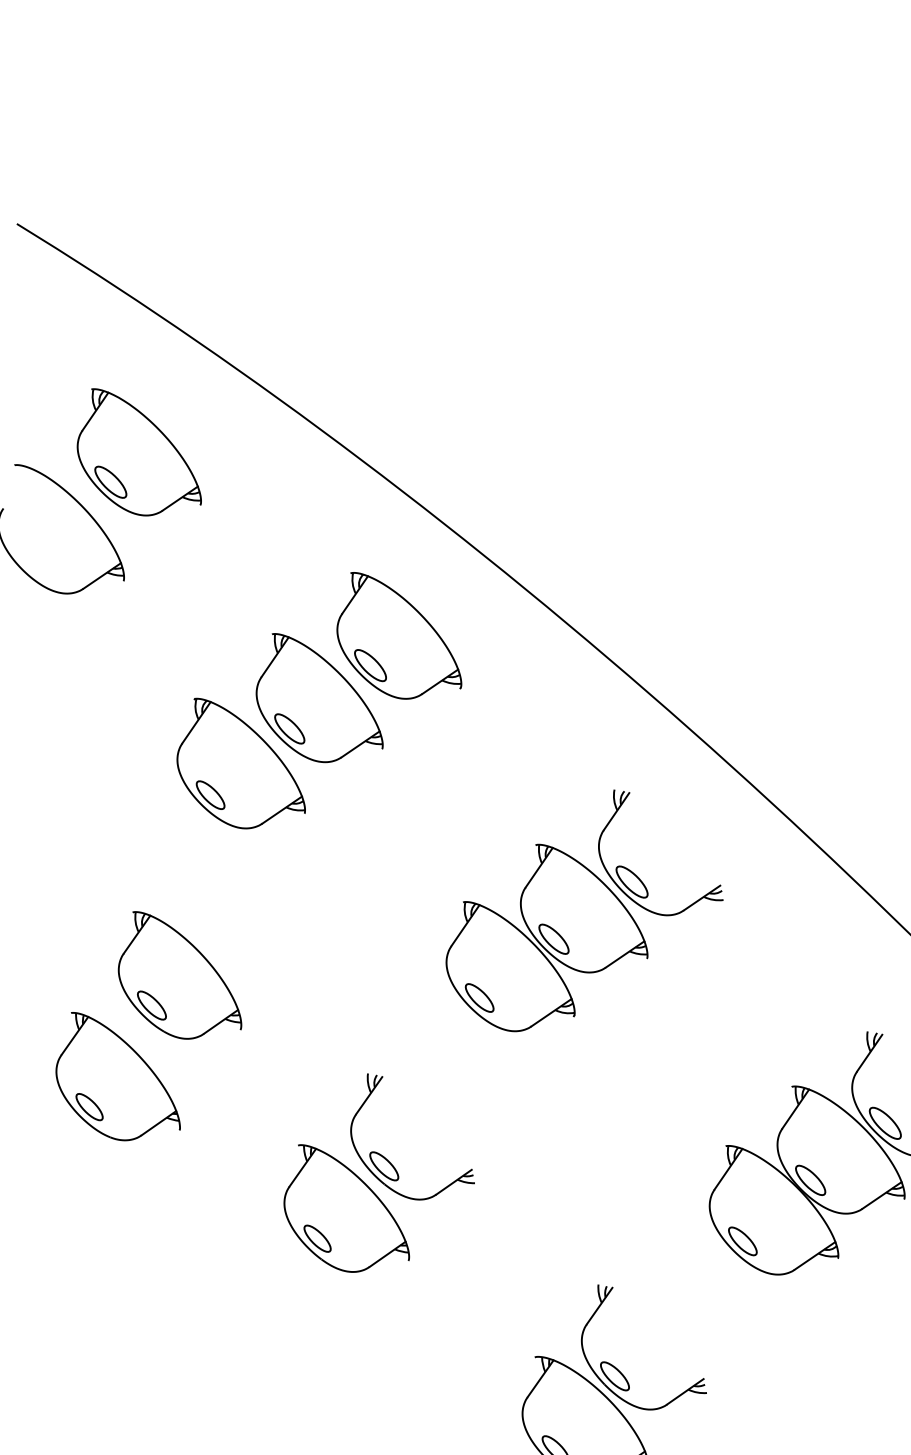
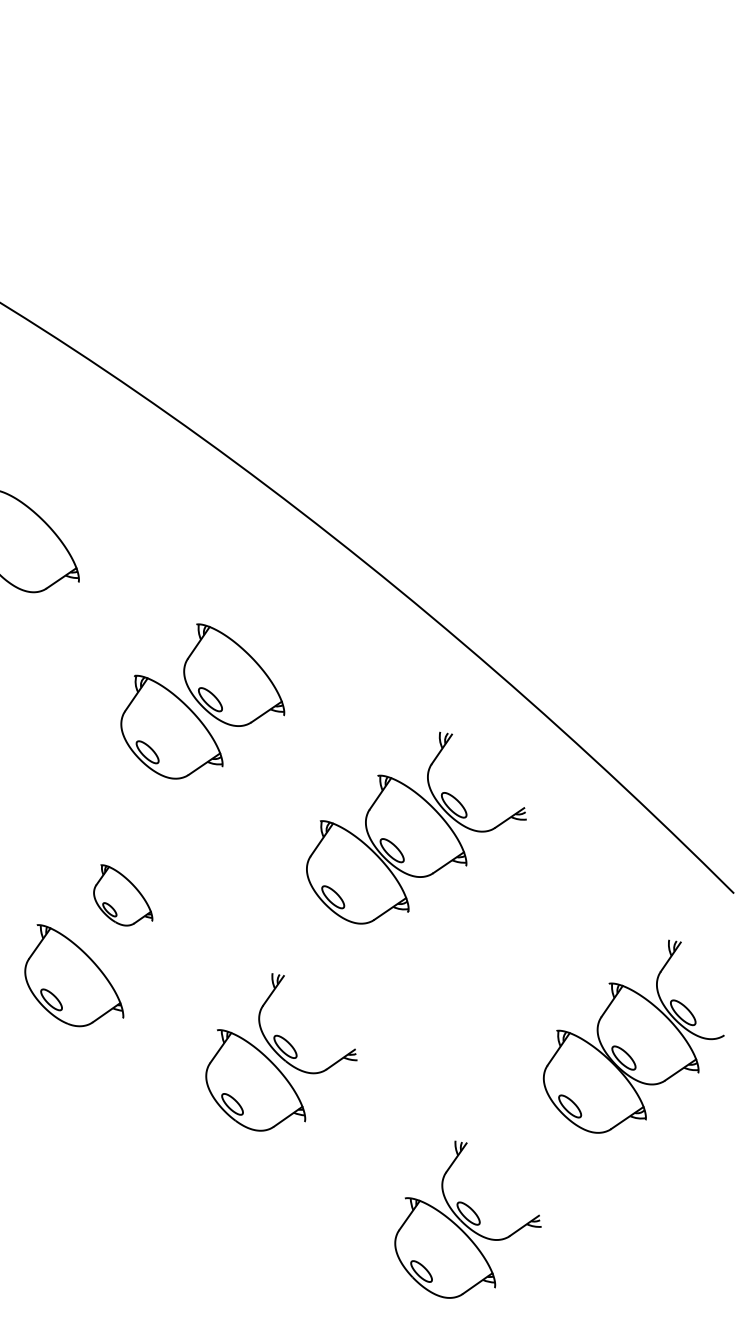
part: (138, 452) -> (90, 480), removed
part: (399, 635) -> (297, 625), removed
part: (584, 910) -> (416, 827), moved
part: (178, 975) -> (122, 895), size x0.6

